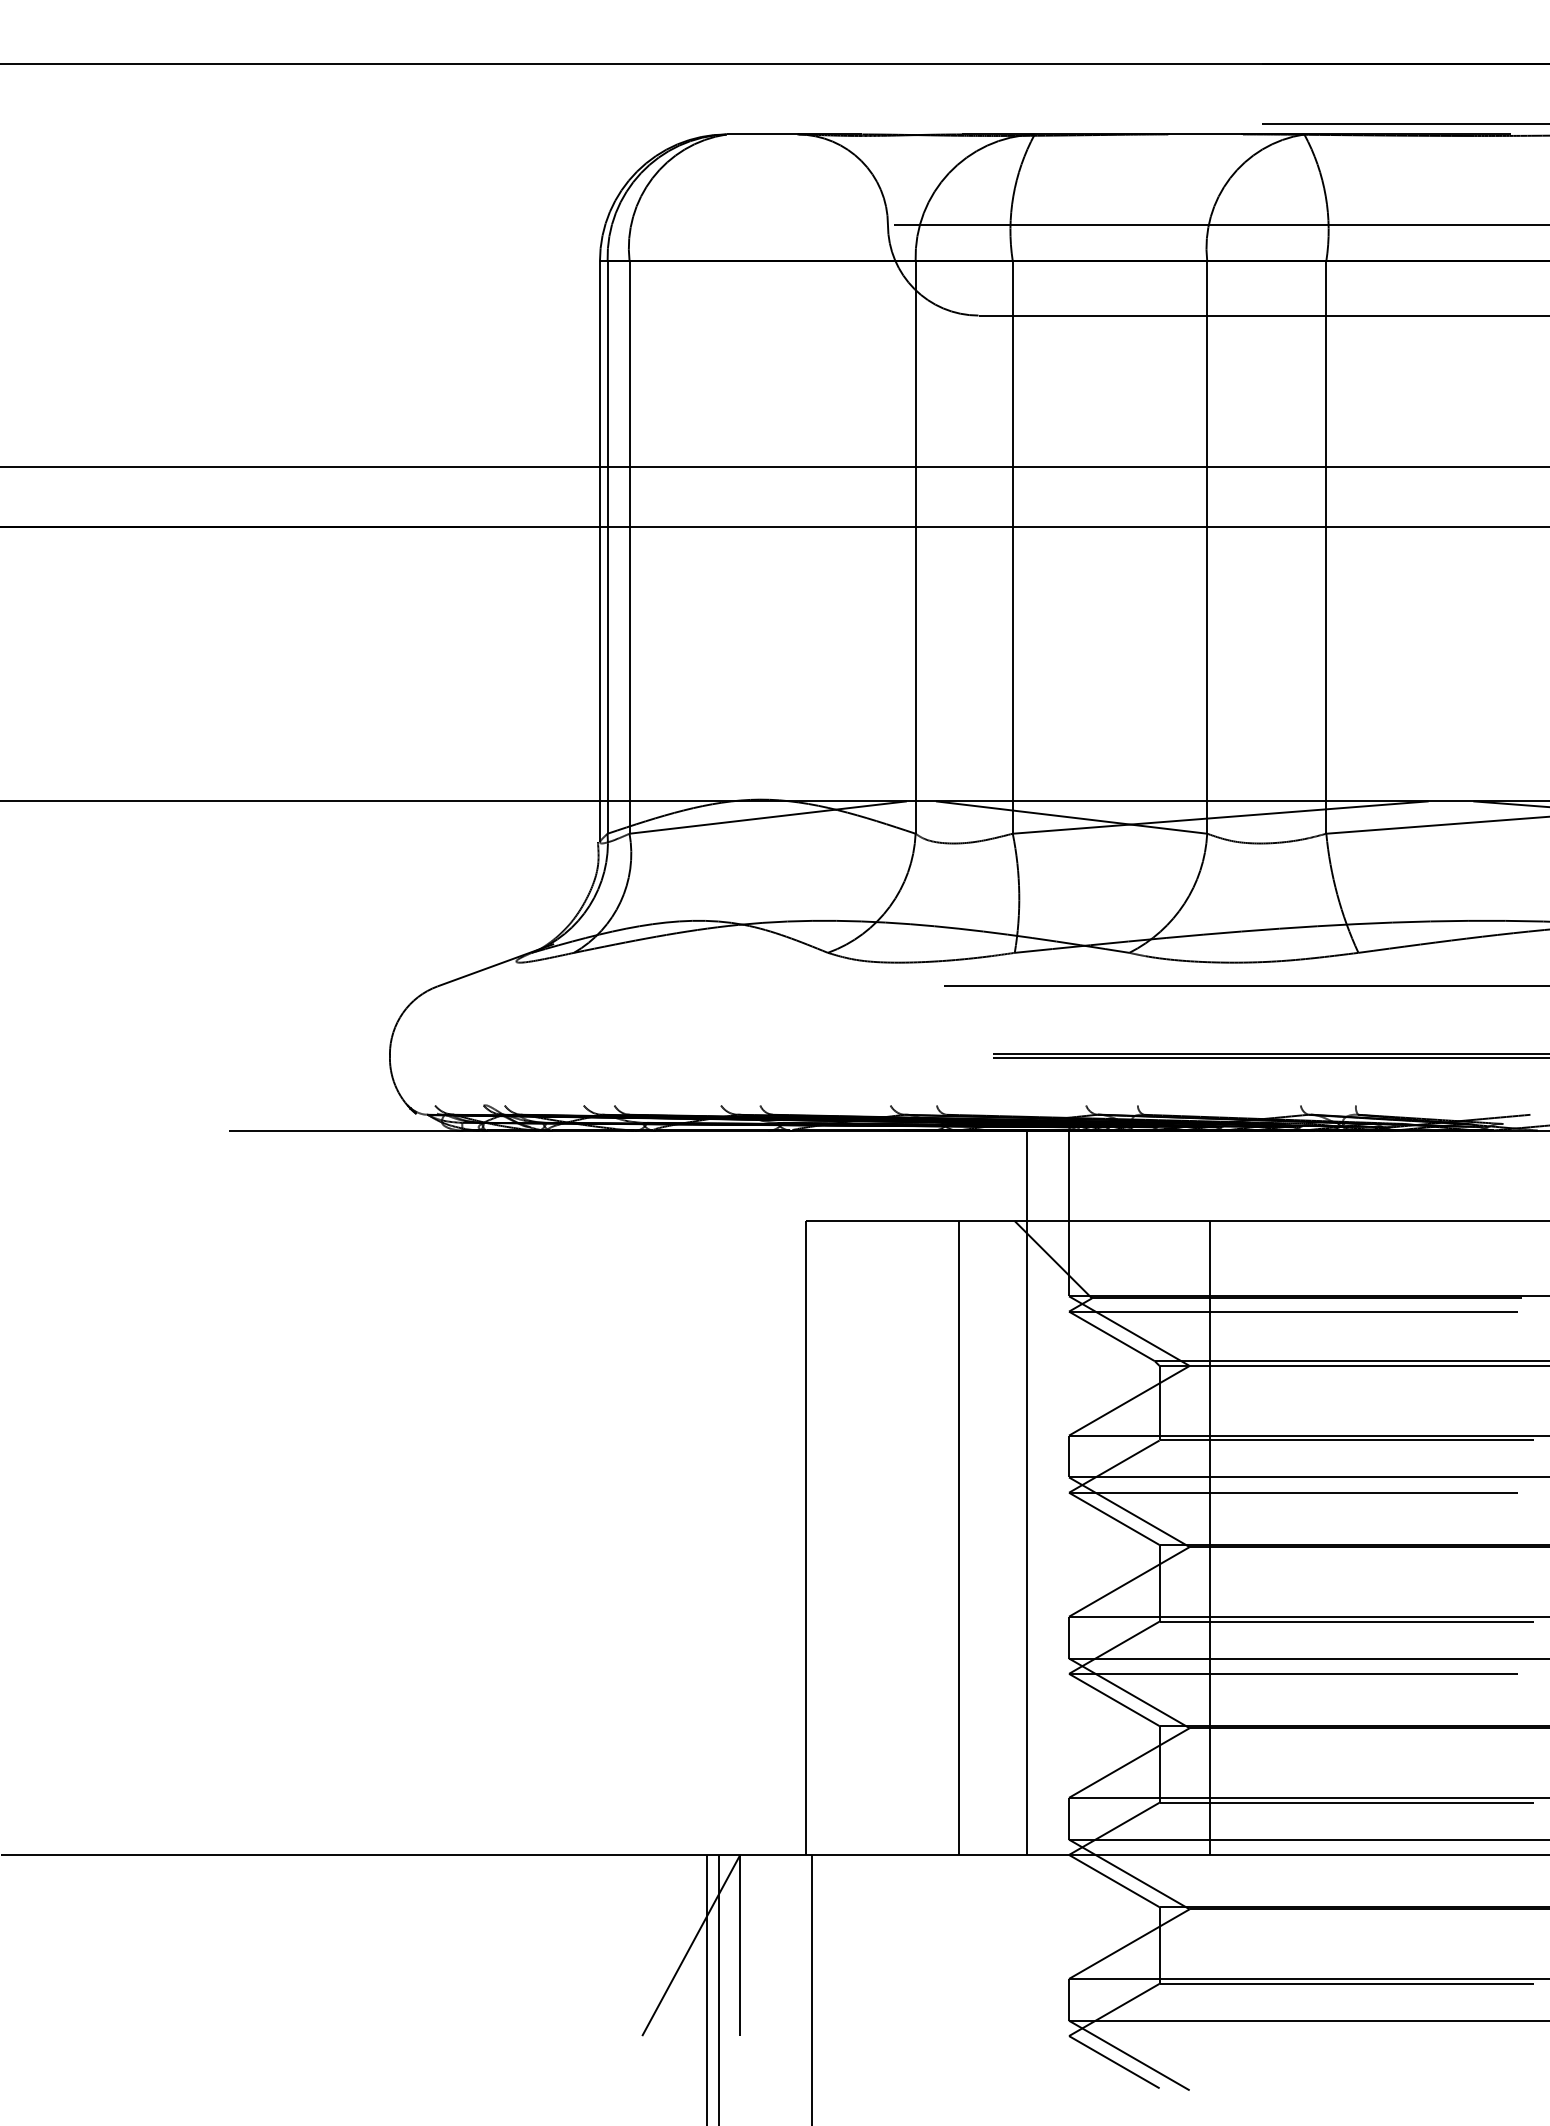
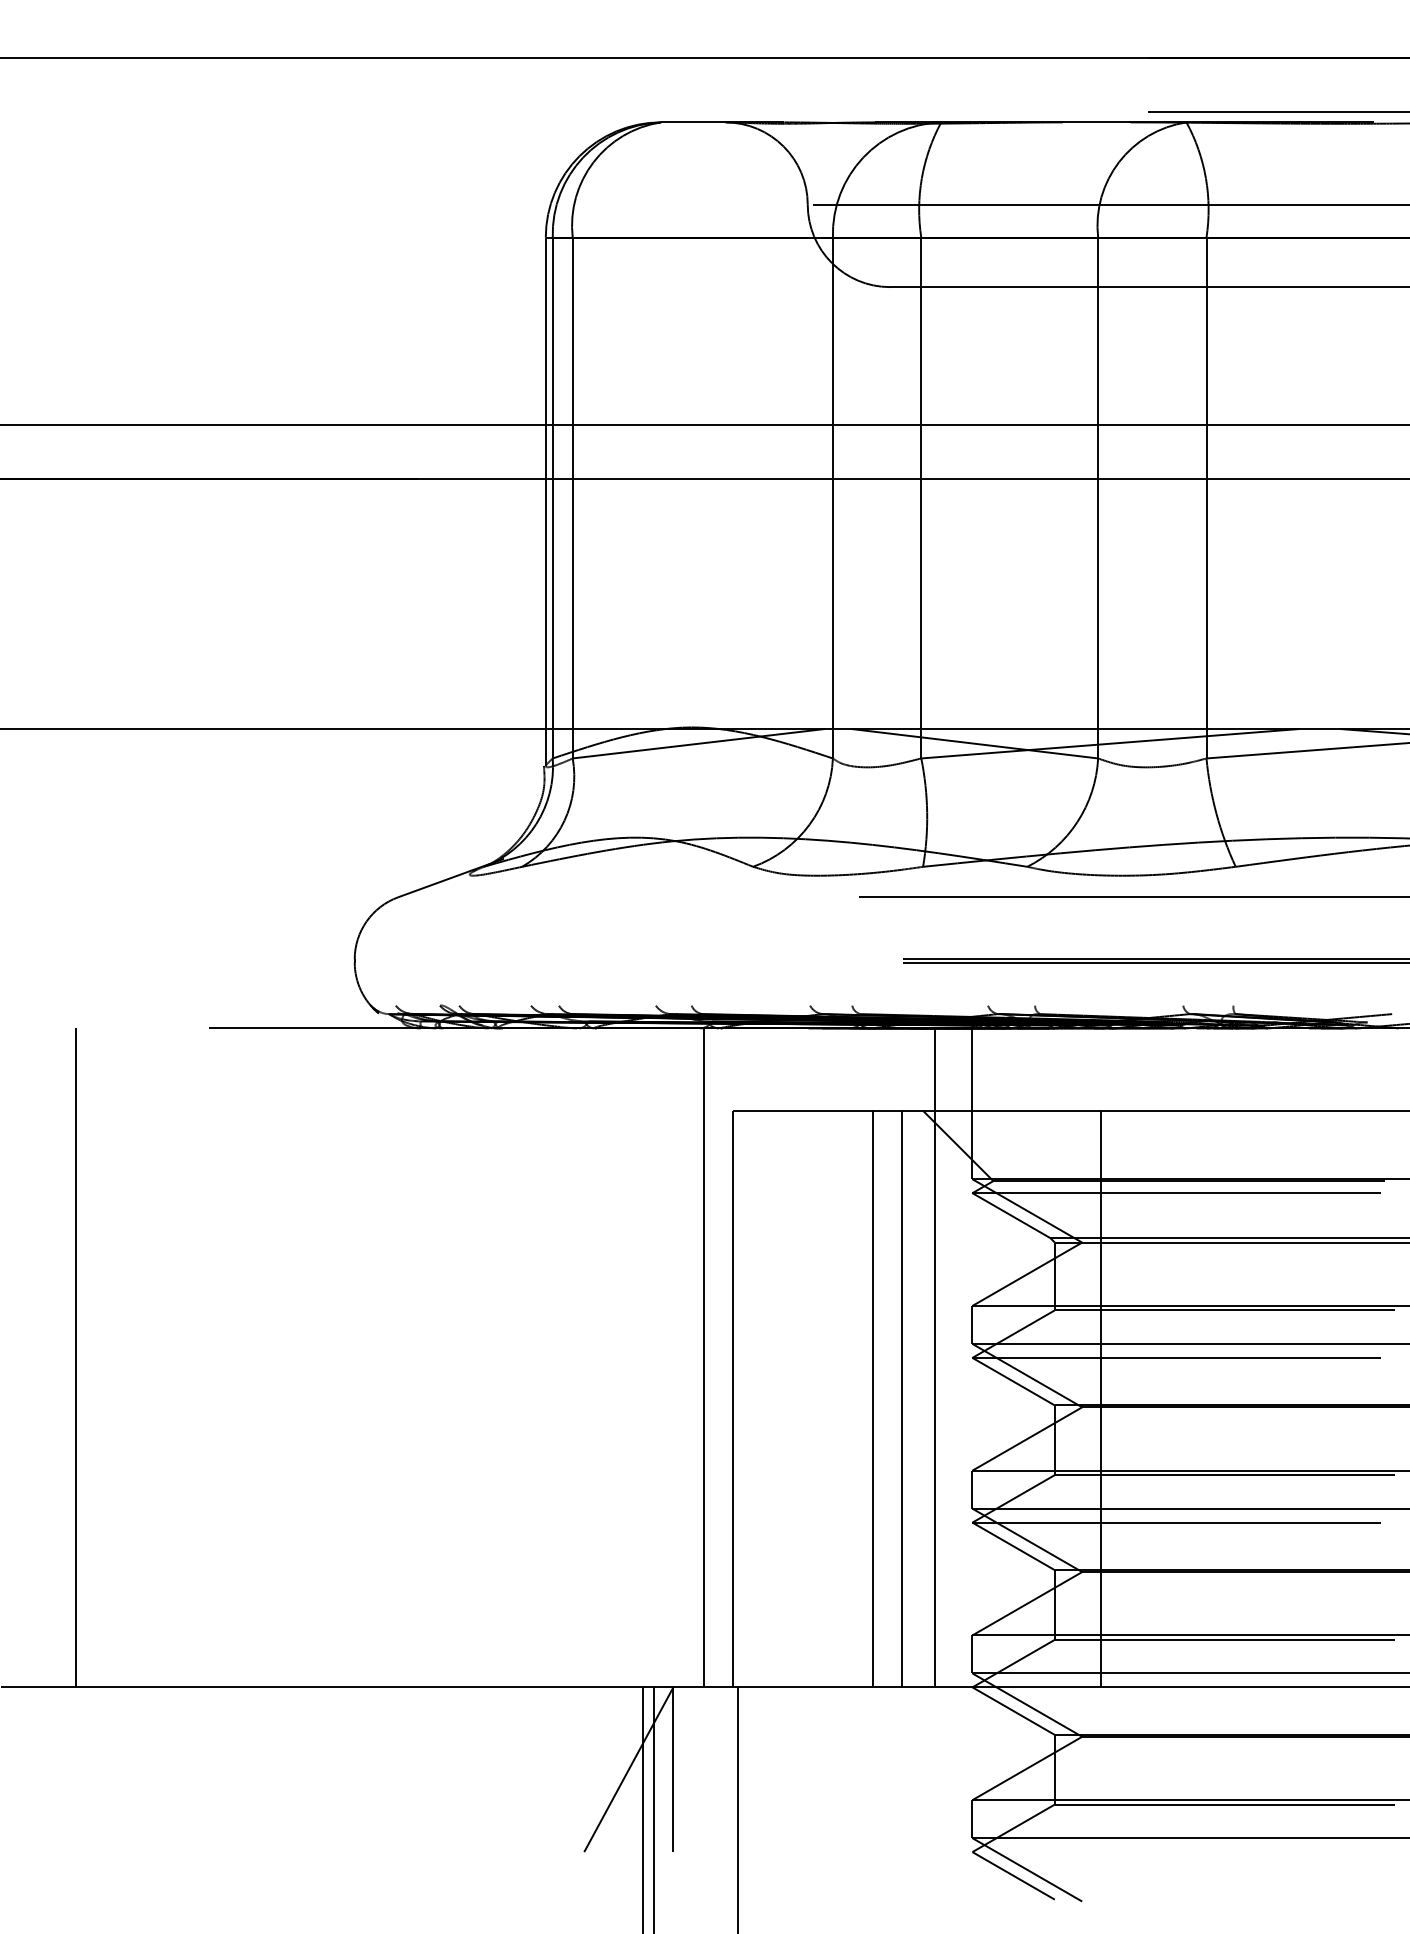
line: (83, 1492) -> (76, 1357), added
line: (773, 1492) -> (703, 1357), added
line: (991, 1537) -> (901, 1398), added

